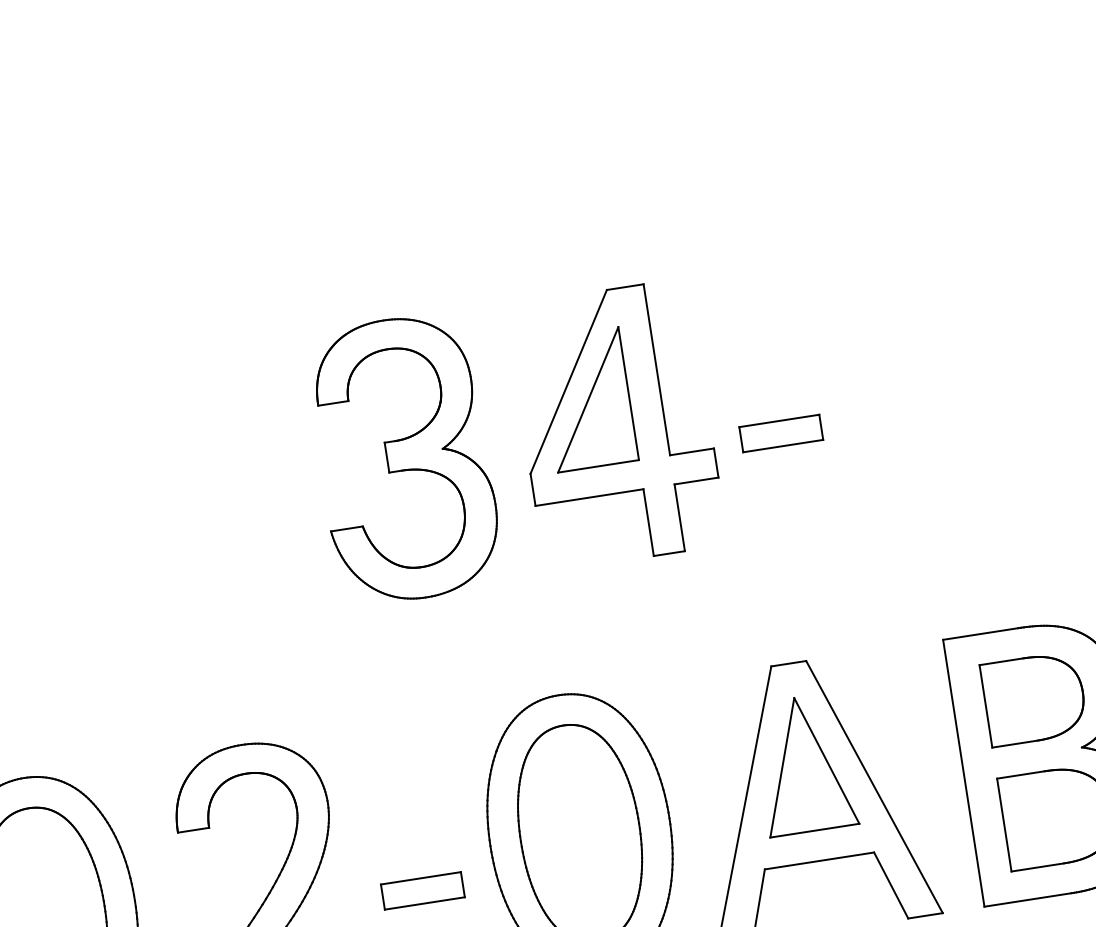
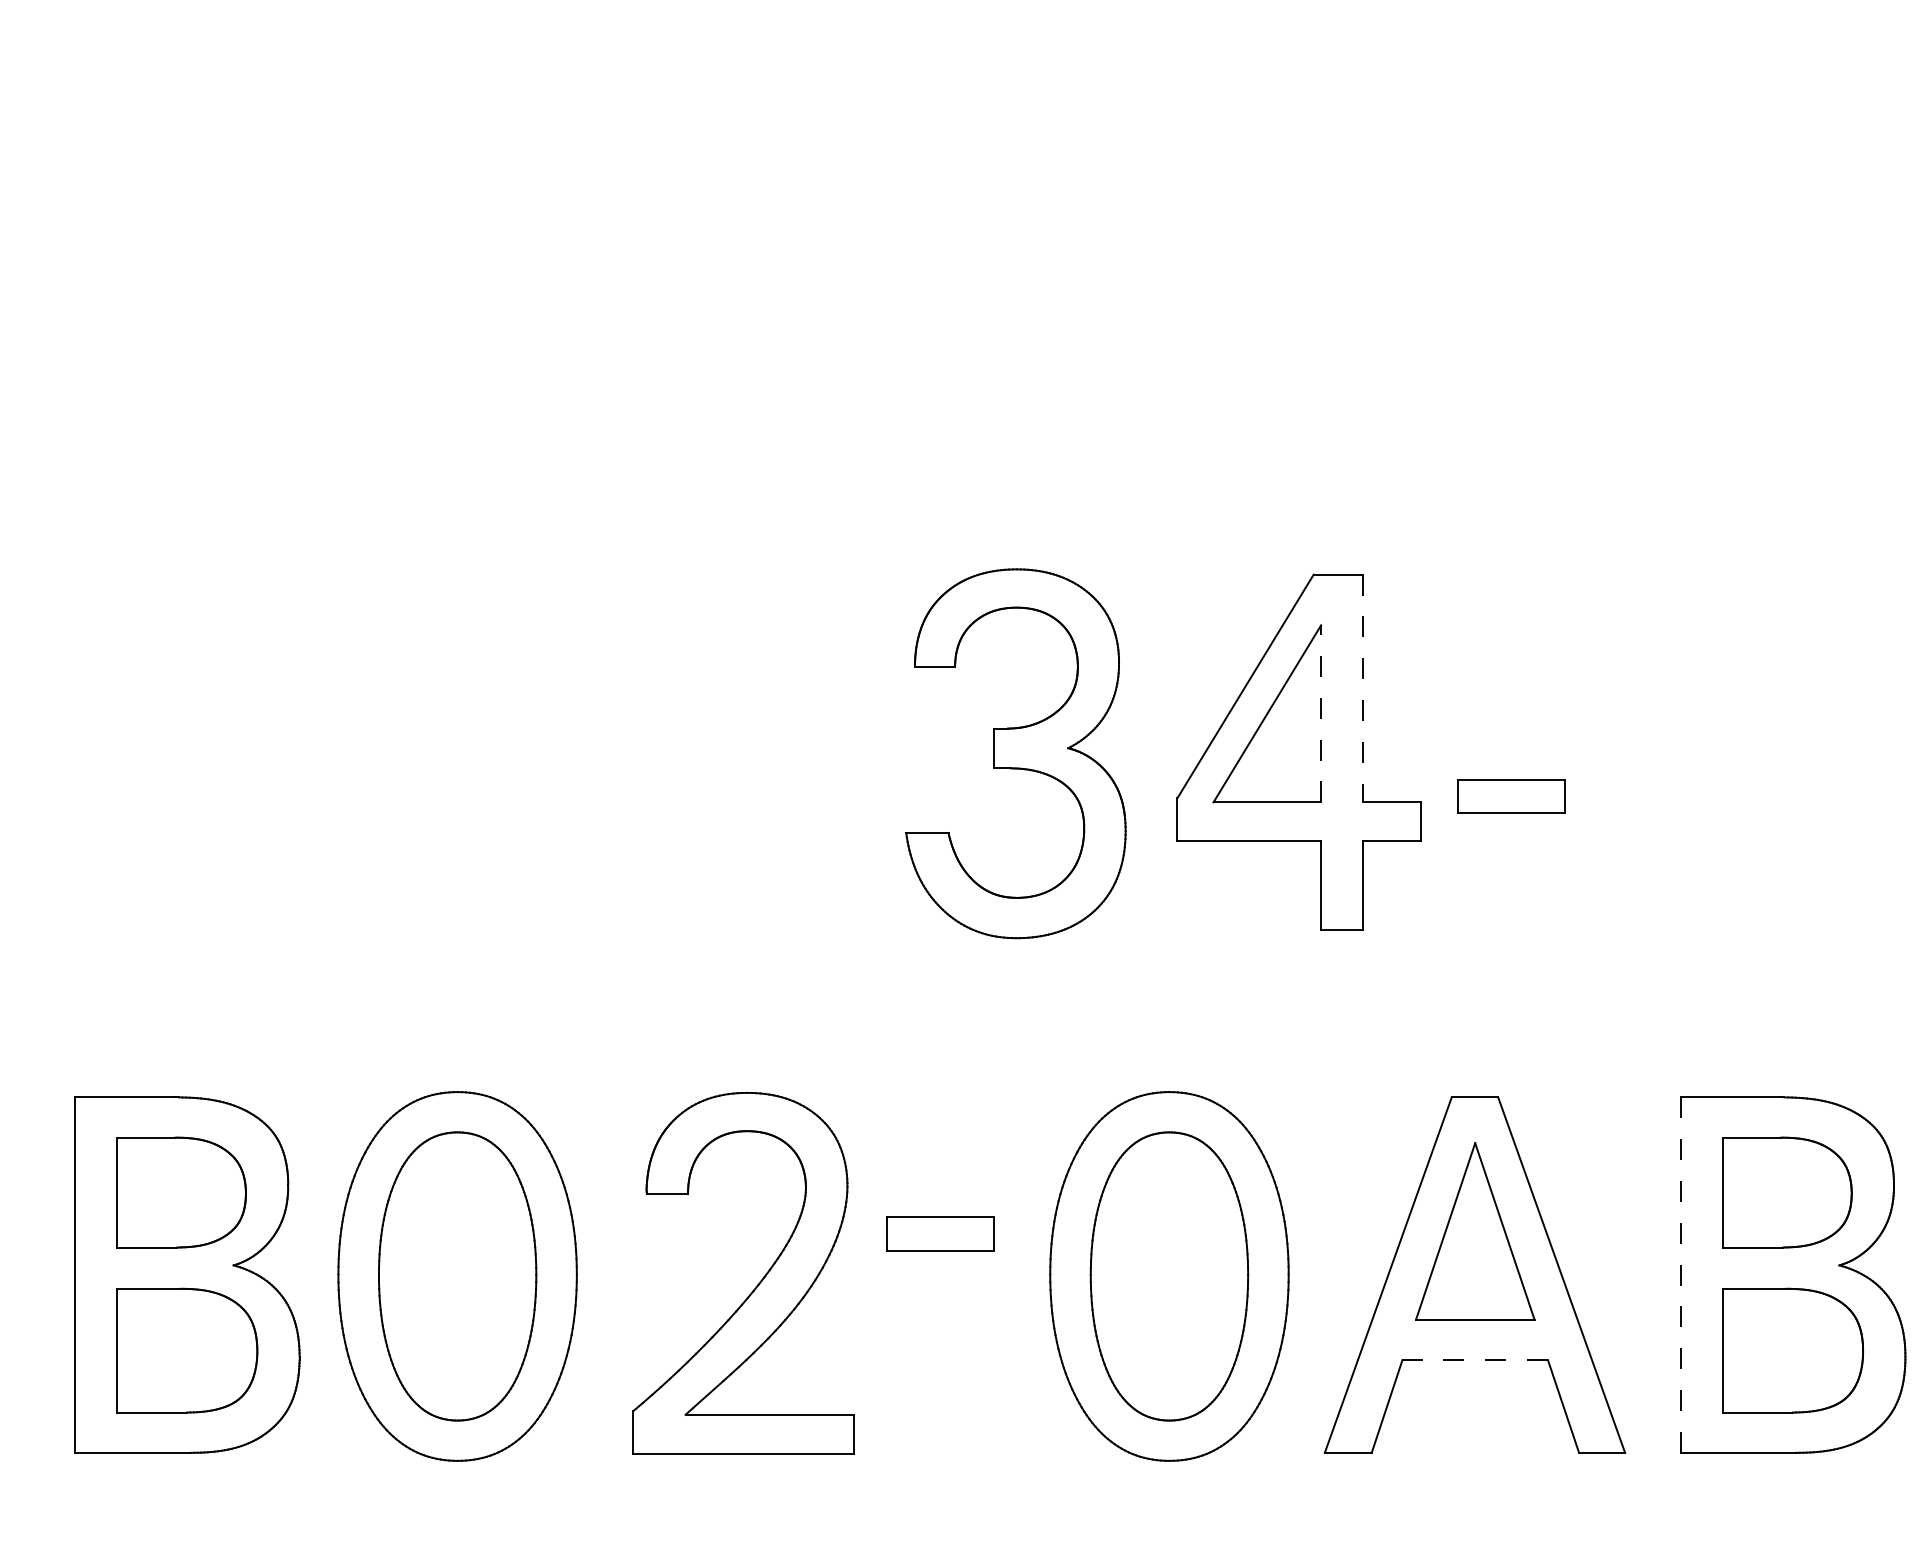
line: (656, 369) -> (1362, 688), solid -> dashed
line: (628, 393) -> (1321, 713), solid -> dashed
line: (963, 773) -> (1680, 1275), solid -> dashed
line: (819, 861) -> (1475, 1360), solid -> dashed
part: (422, 890) -> (940, 1233), moved

